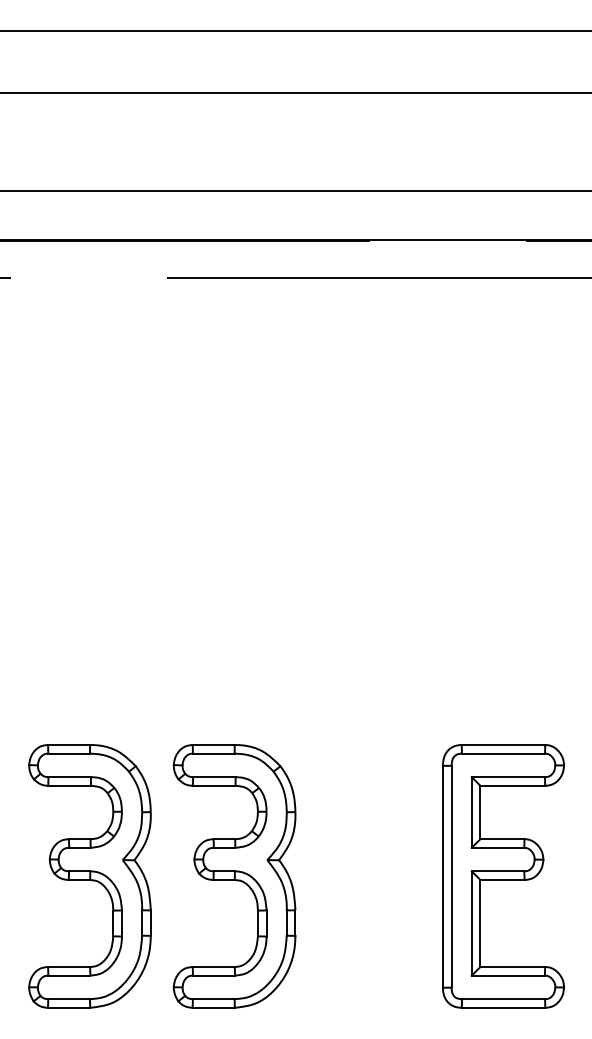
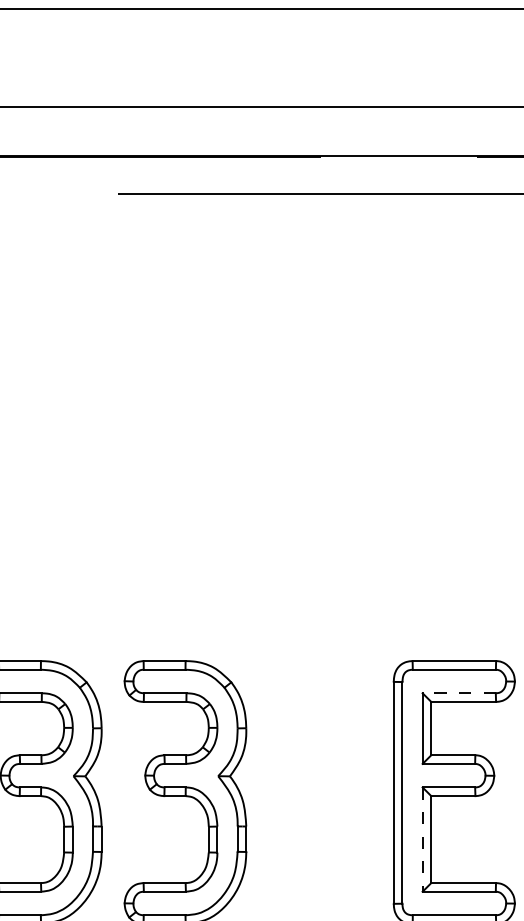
line: (508, 777) -> (459, 693), solid -> dashed
line: (471, 923) -> (422, 839), solid -> dashed

